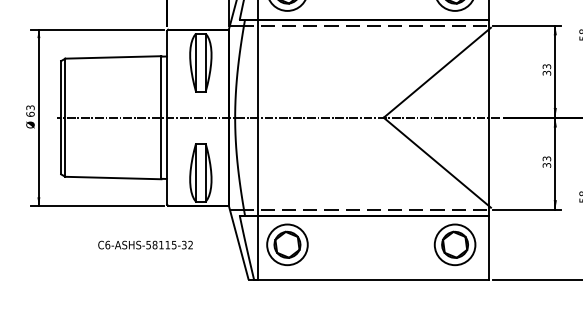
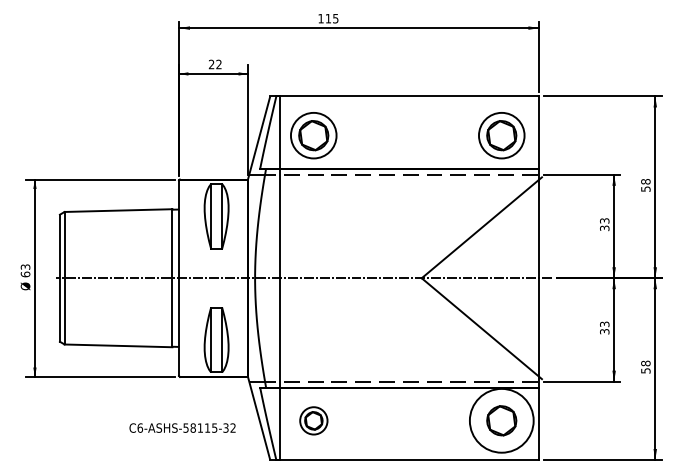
text: (145, 244) -> (182, 427), moved
part: (287, 244) -> (313, 420), size x0.6
circle: (454, 244) -> (501, 420), size x1.4

